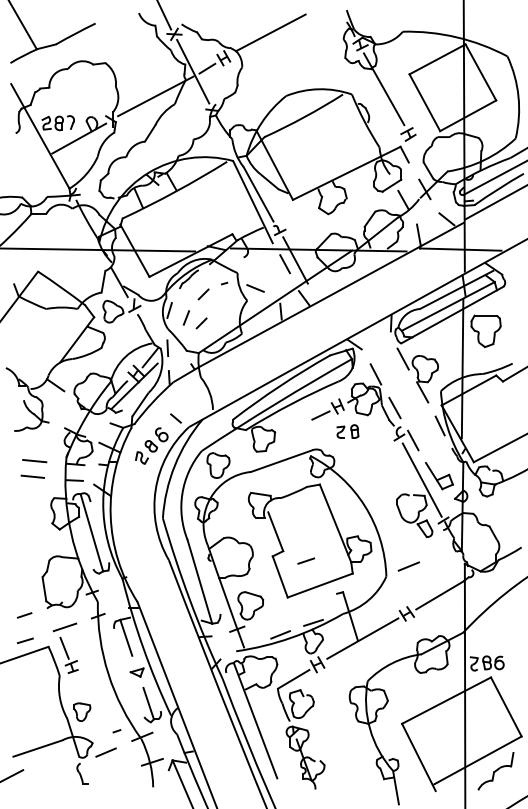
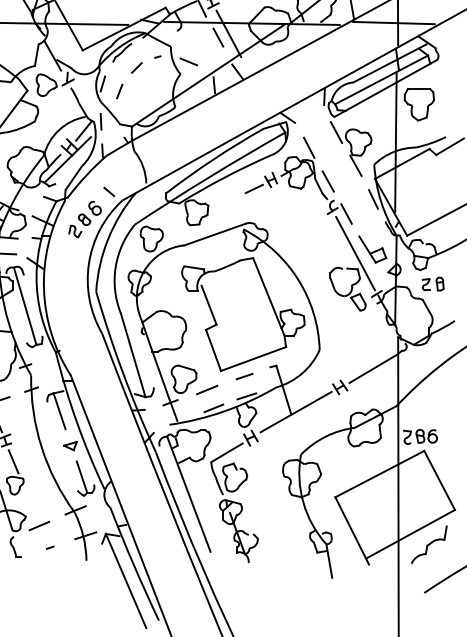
line: (201, 323) -> (134, 96), removed
part: (347, 431) -> (432, 283), moved
line: (306, 560) -> (244, 375), moved
line: (408, 566) -> (206, 389), moved
line: (80, 687) -> (13, 460), added
line: (116, 731) -> (49, 547), moved

